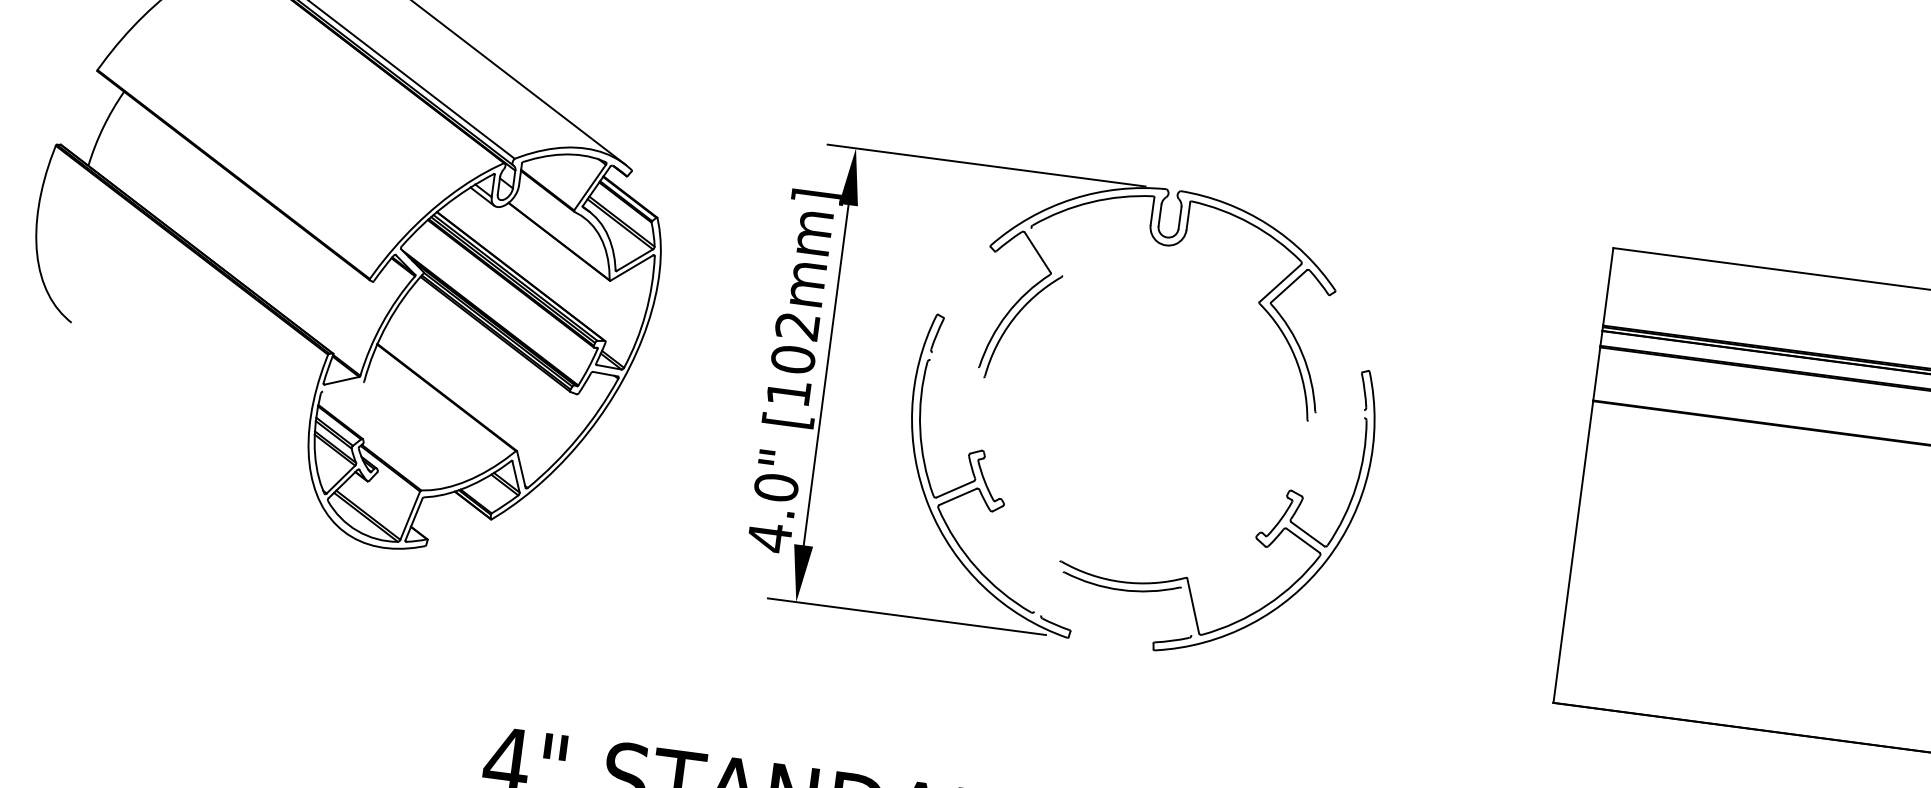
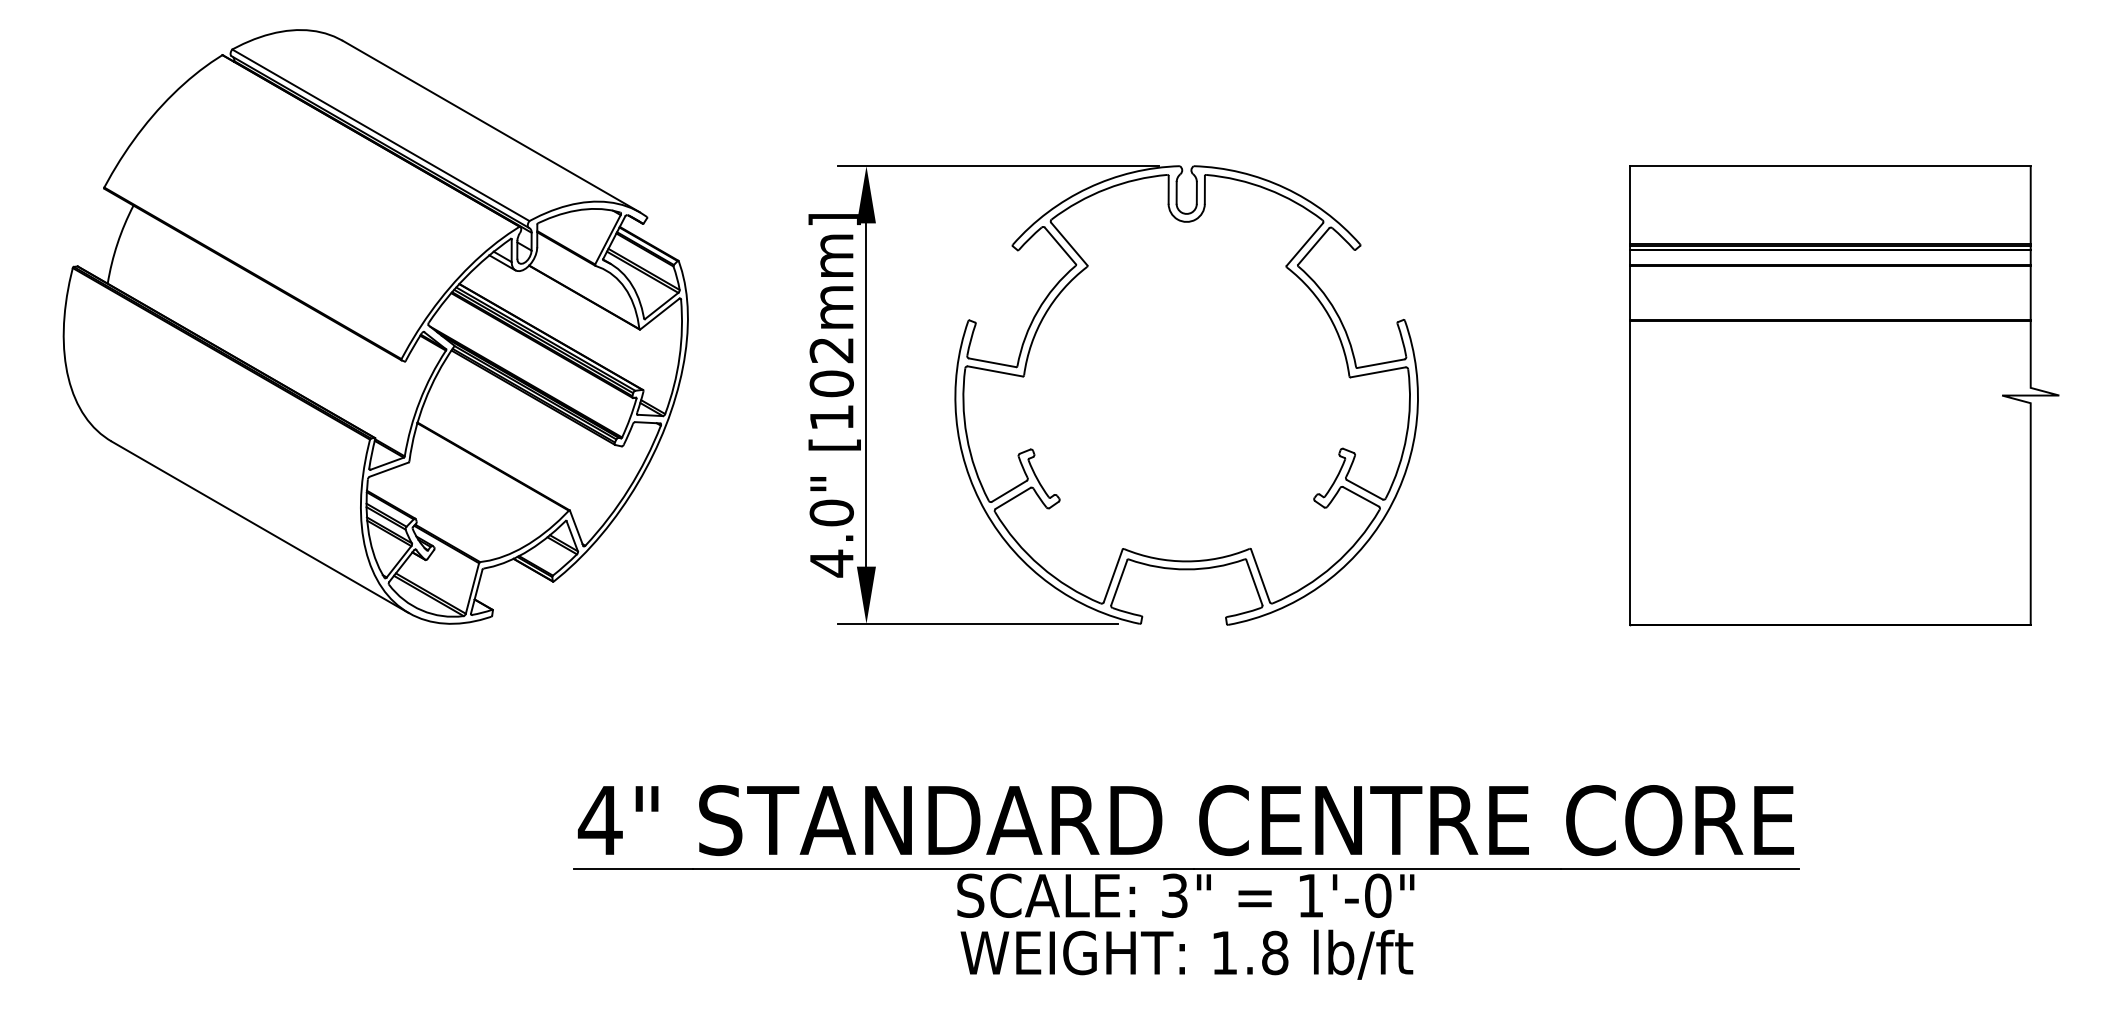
line: (1047, 251) -> (1069, 243), added
line: (955, 359) -> (992, 362), added
line: (956, 368) -> (994, 371), added
line: (342, 386) -> (388, 469), added
line: (1339, 411) -> (1380, 363), added
line: (1335, 419) -> (1377, 372), added
line: (207, 427) -> (259, 527), added
line: (1046, 586) -> (1112, 575), added
line: (1052, 594) -> (1119, 582), added
line: (1186, 611) -> (1254, 582), added

